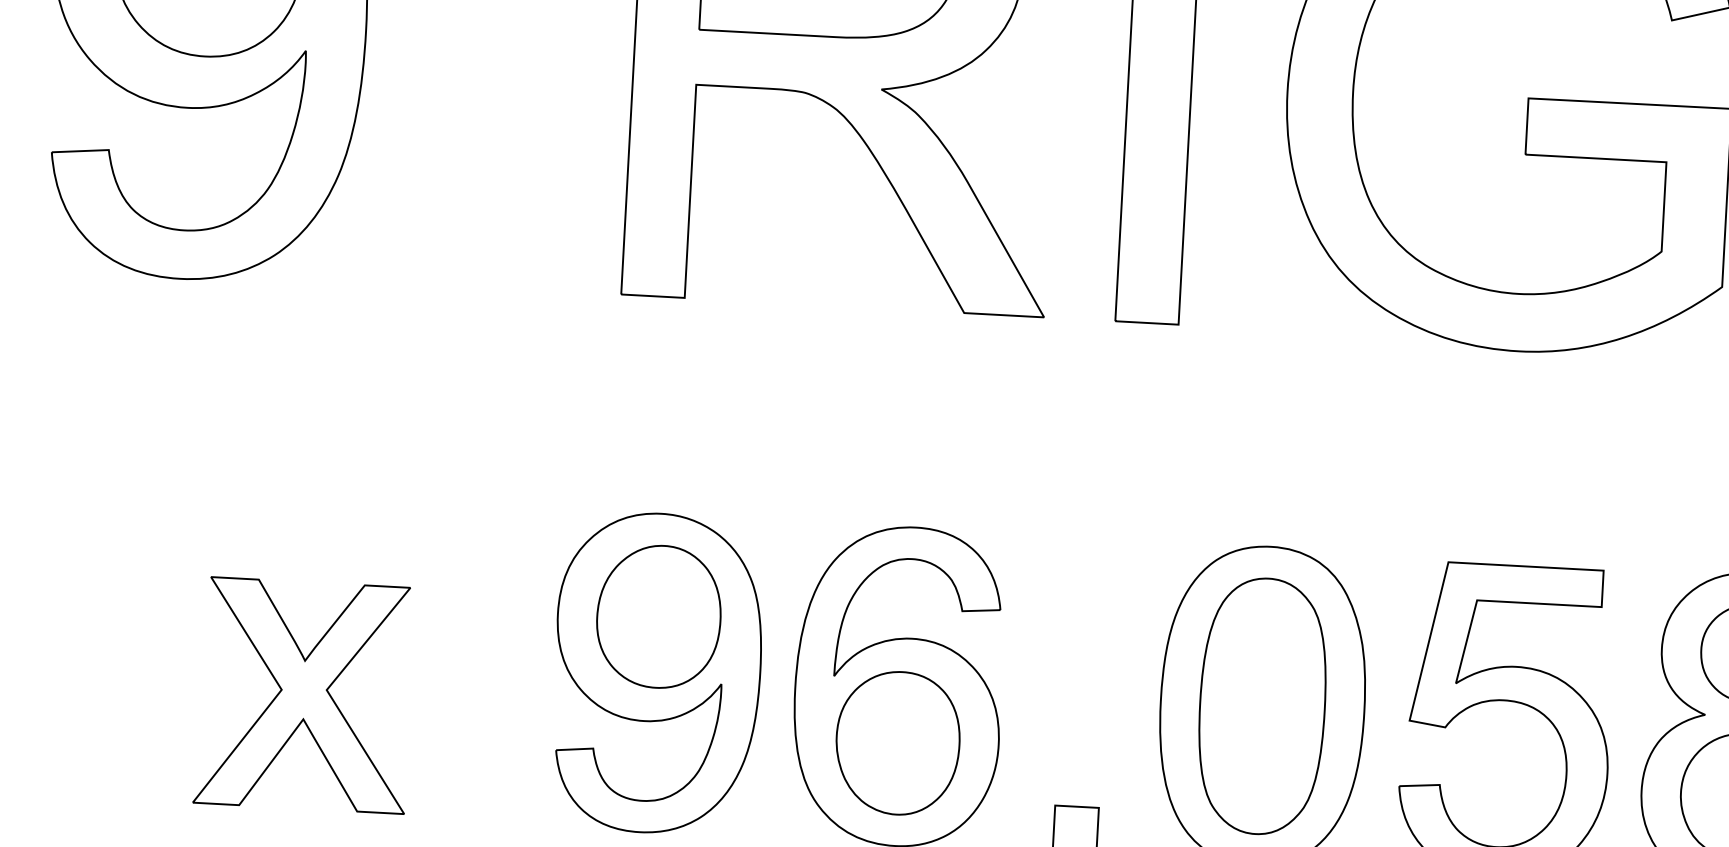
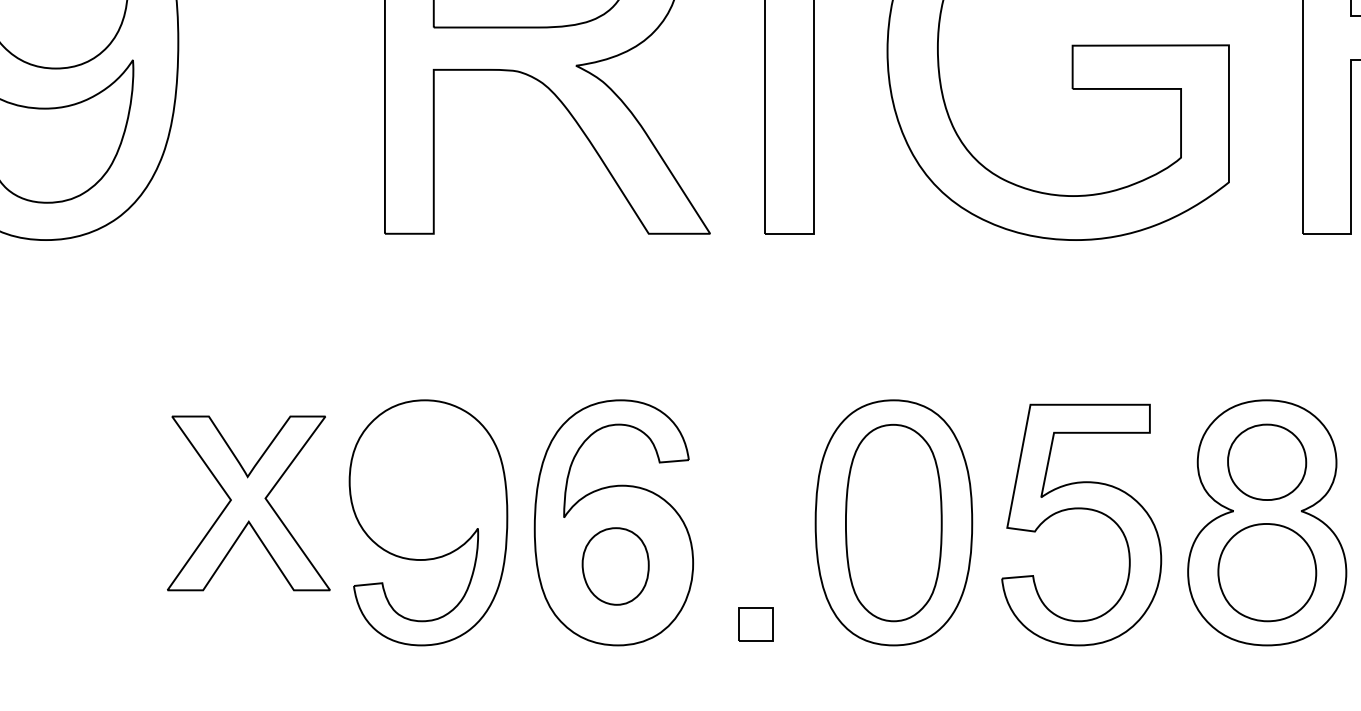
part: (659, 615) -> (427, 478), removed
part: (304, 695) -> (248, 503), moved
part: (897, 743) -> (615, 566), size x0.7

